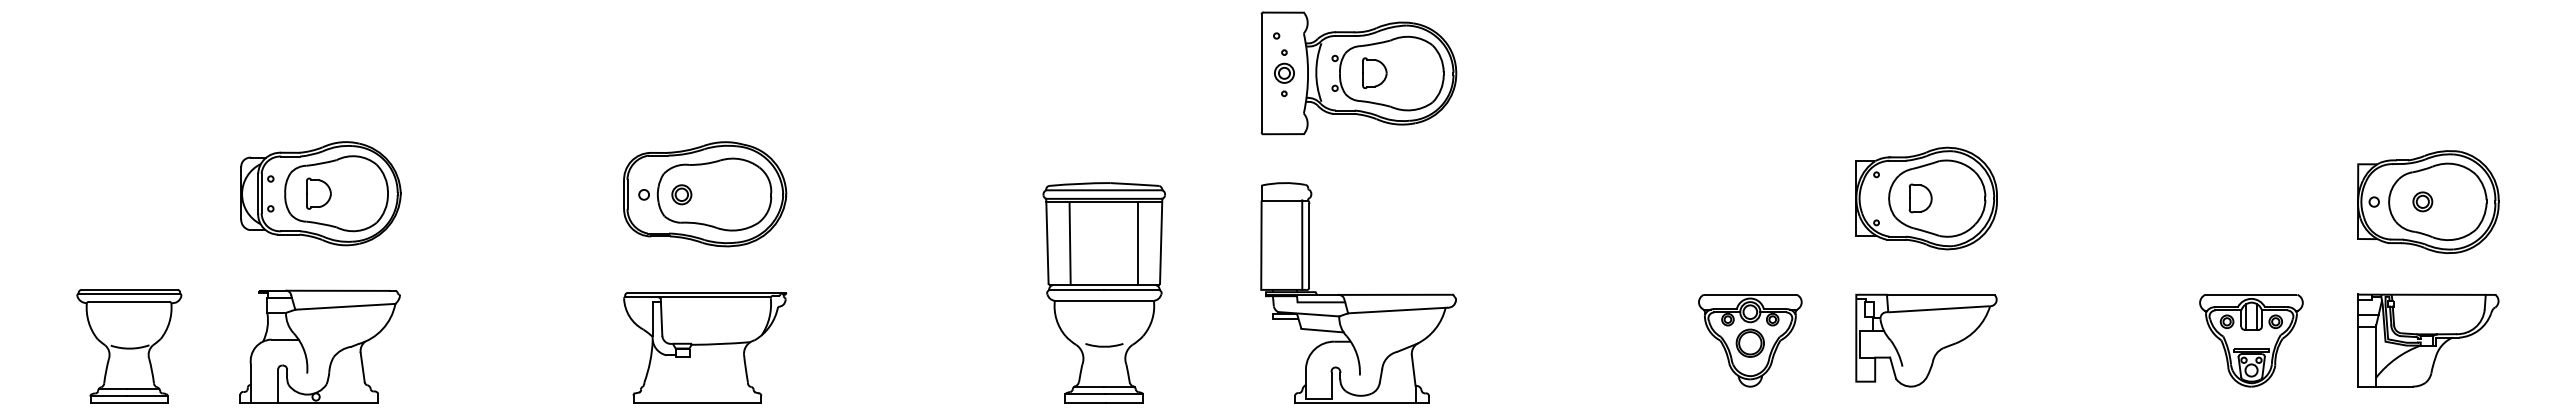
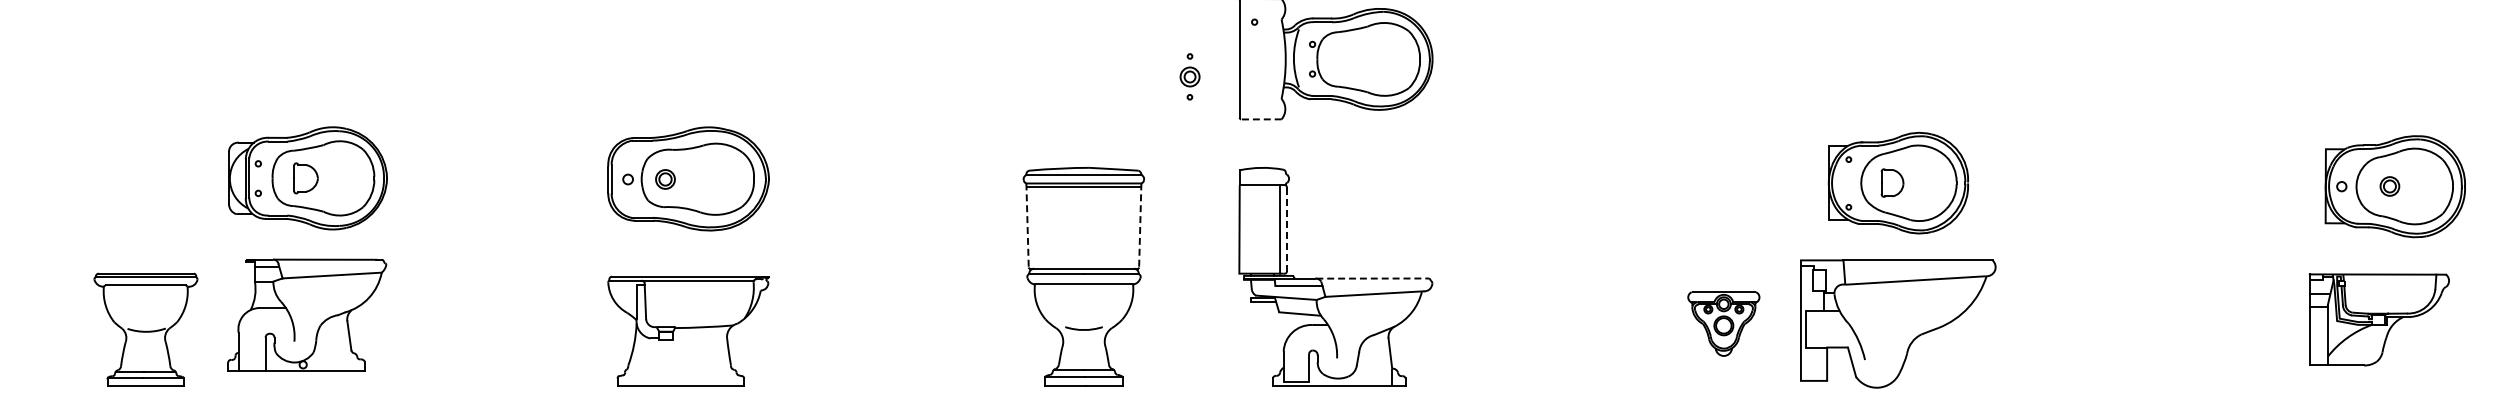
part: (1284, 73) -> (1190, 77), moved
part: (1374, 73) -> (1351, 59), removed
line: (1282, 134) -> (1260, 119), solid -> dashed
line: (1047, 241) -> (1027, 225), solid -> dashed
line: (1161, 241) -> (1140, 225), solid -> dashed
line: (1069, 243) -> (1049, 227), removed
line: (1138, 243) -> (1117, 227), removed
line: (1309, 246) -> (1287, 230), solid -> dashed
line: (1395, 294) -> (1372, 278), solid -> dashed
part: (1750, 340) -> (1723, 323), size x0.7
part: (1926, 340) -> (1898, 323), size x1.4
part: (2251, 340) -> (2220, 323), removed
part: (2428, 340) -> (2379, 319), moved
part: (129, 346) -> (146, 329), moved
part: (319, 346) -> (306, 314), moved

